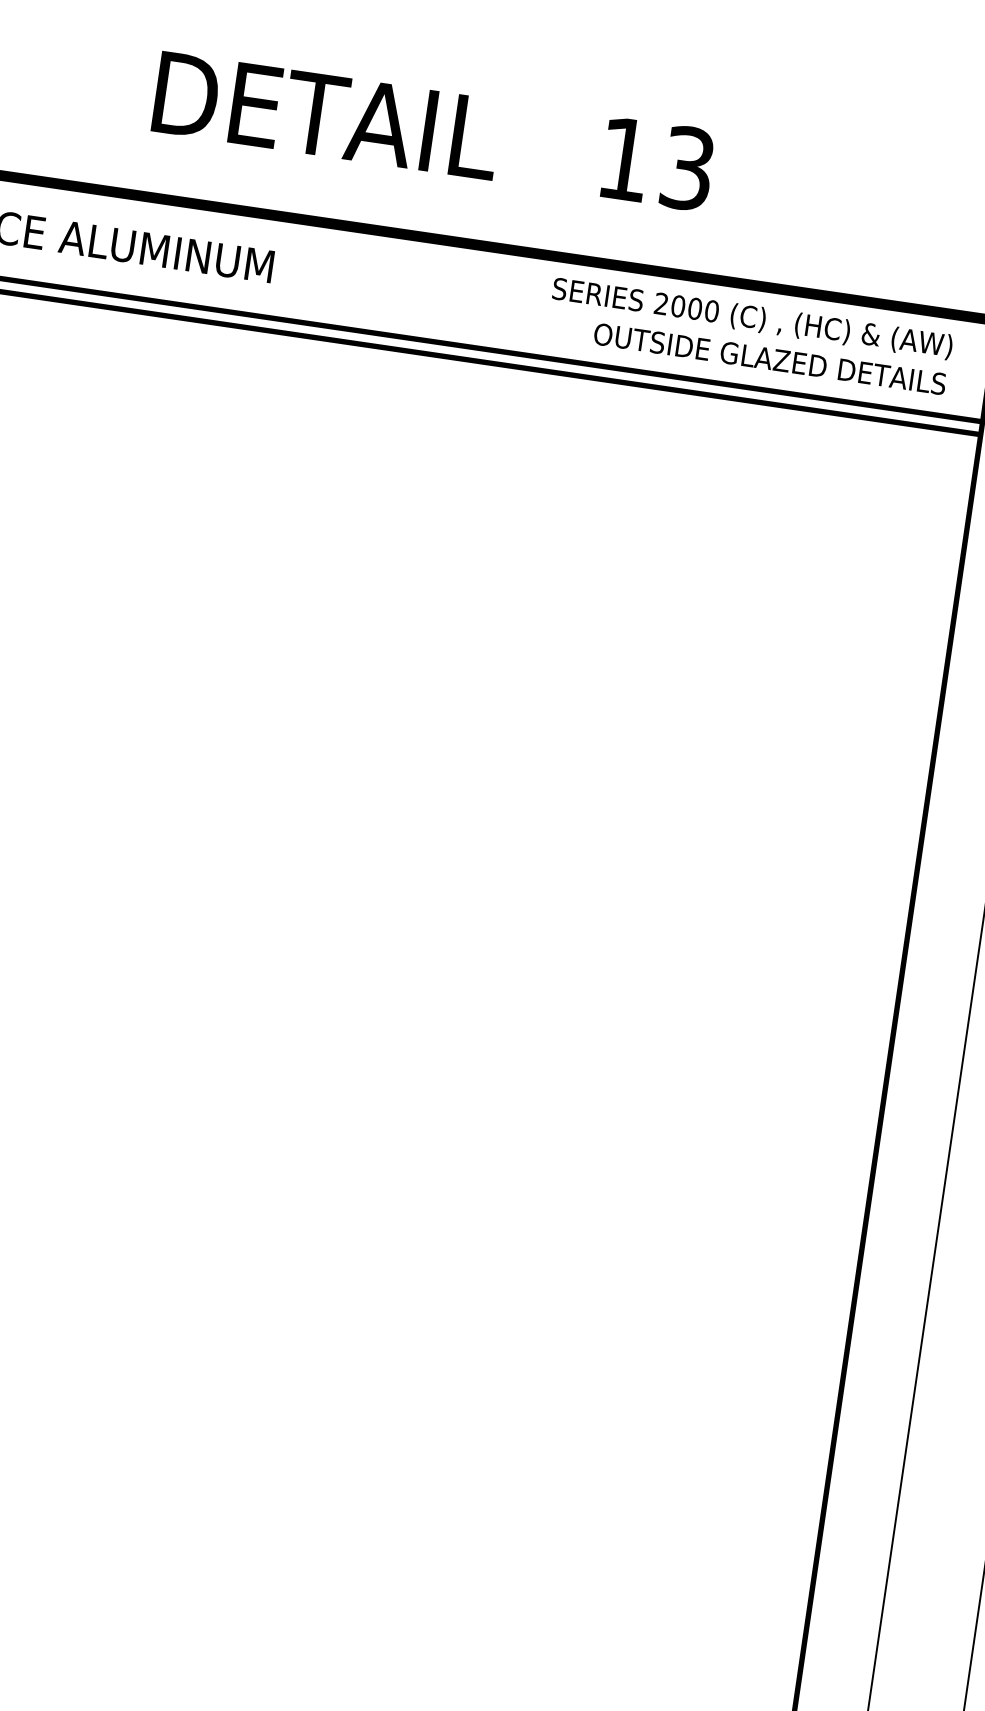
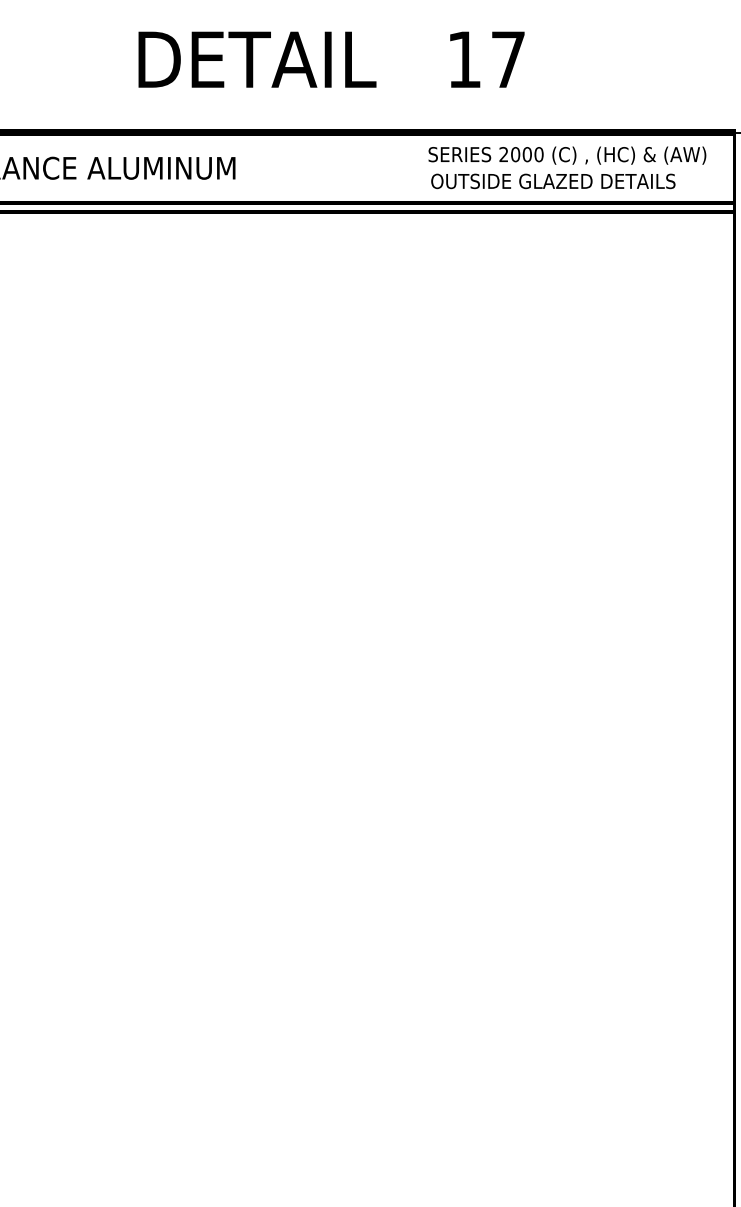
text: (686, 167) -> (507, 59), 13 -> 17
text: (770, 359) -> (553, 181), moved

